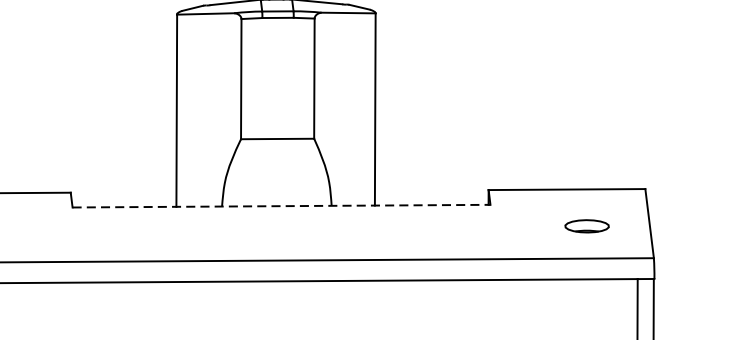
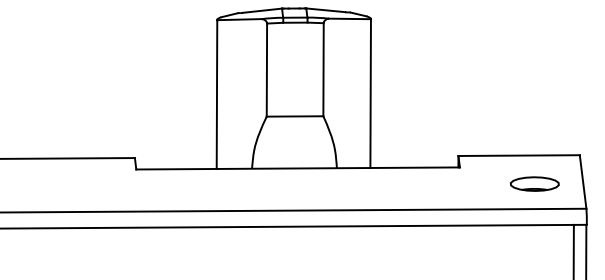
line: (282, 206) -> (298, 168), dashed -> solid
part: (586, 225) -> (534, 183), size x1.43

